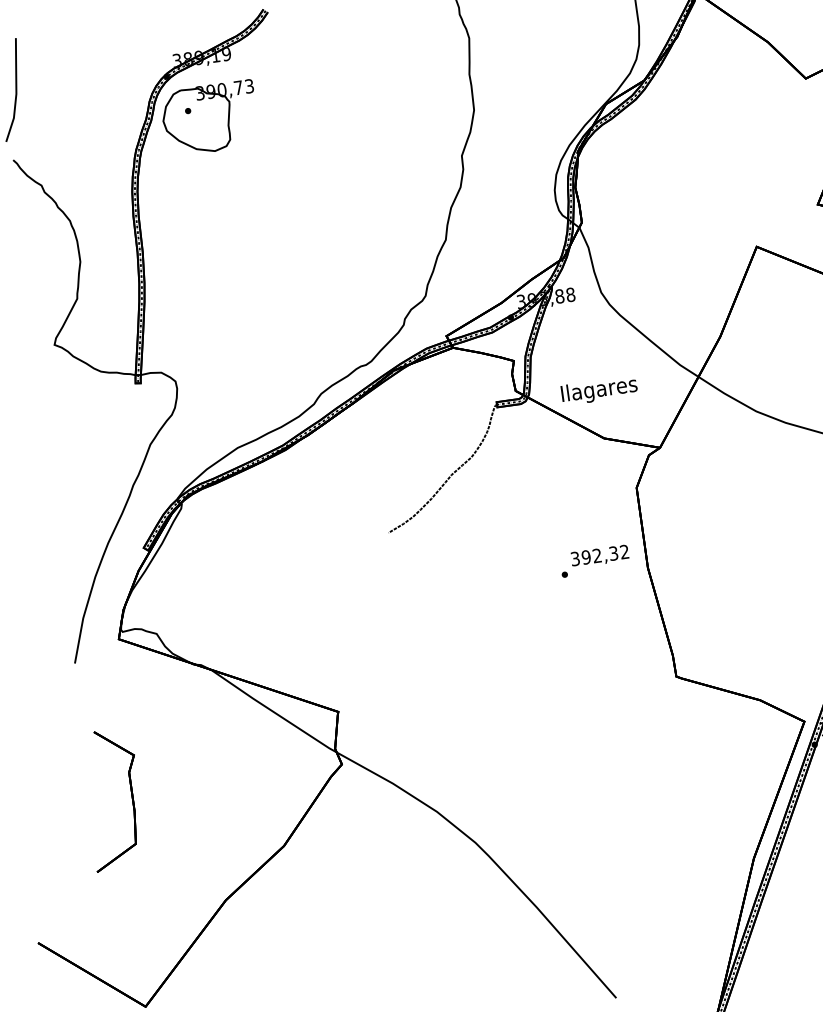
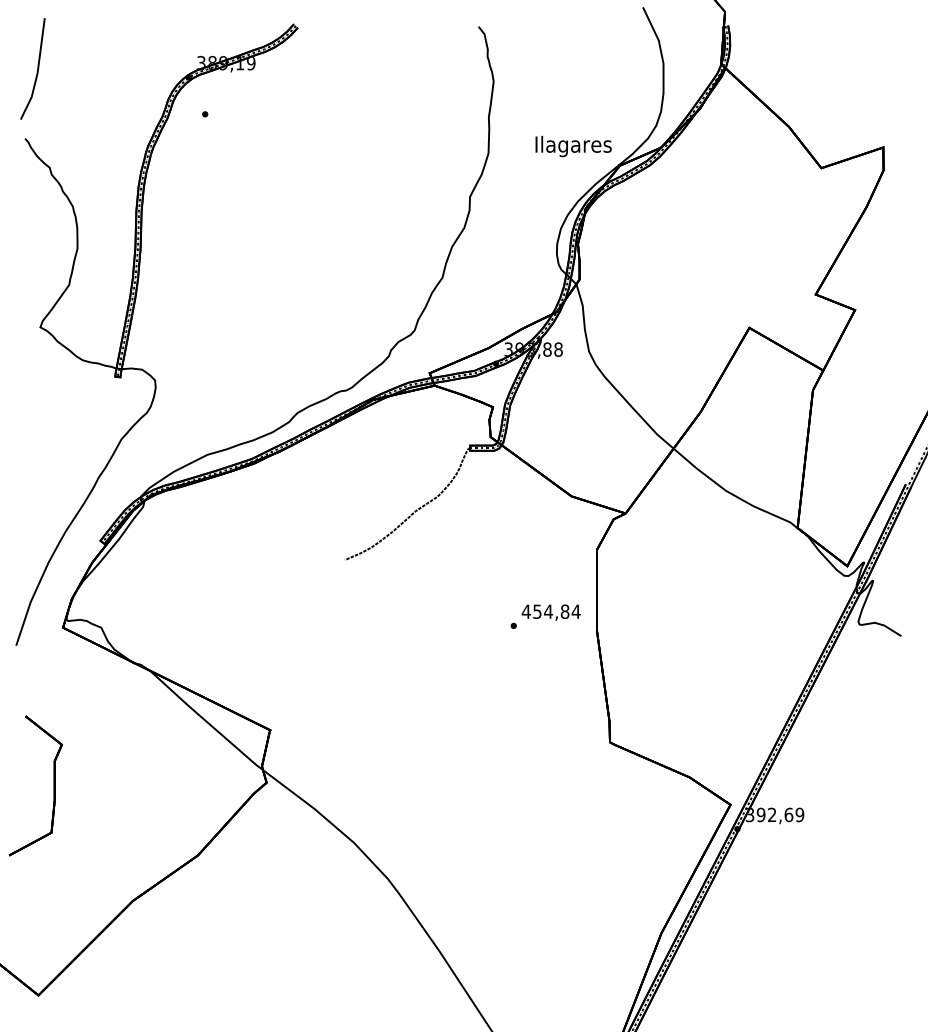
part: (209, 118) -> (225, 124), removed
text: (599, 390) -> (573, 146), moved
text: (599, 555) -> (550, 611), 392,32 -> 454,84

